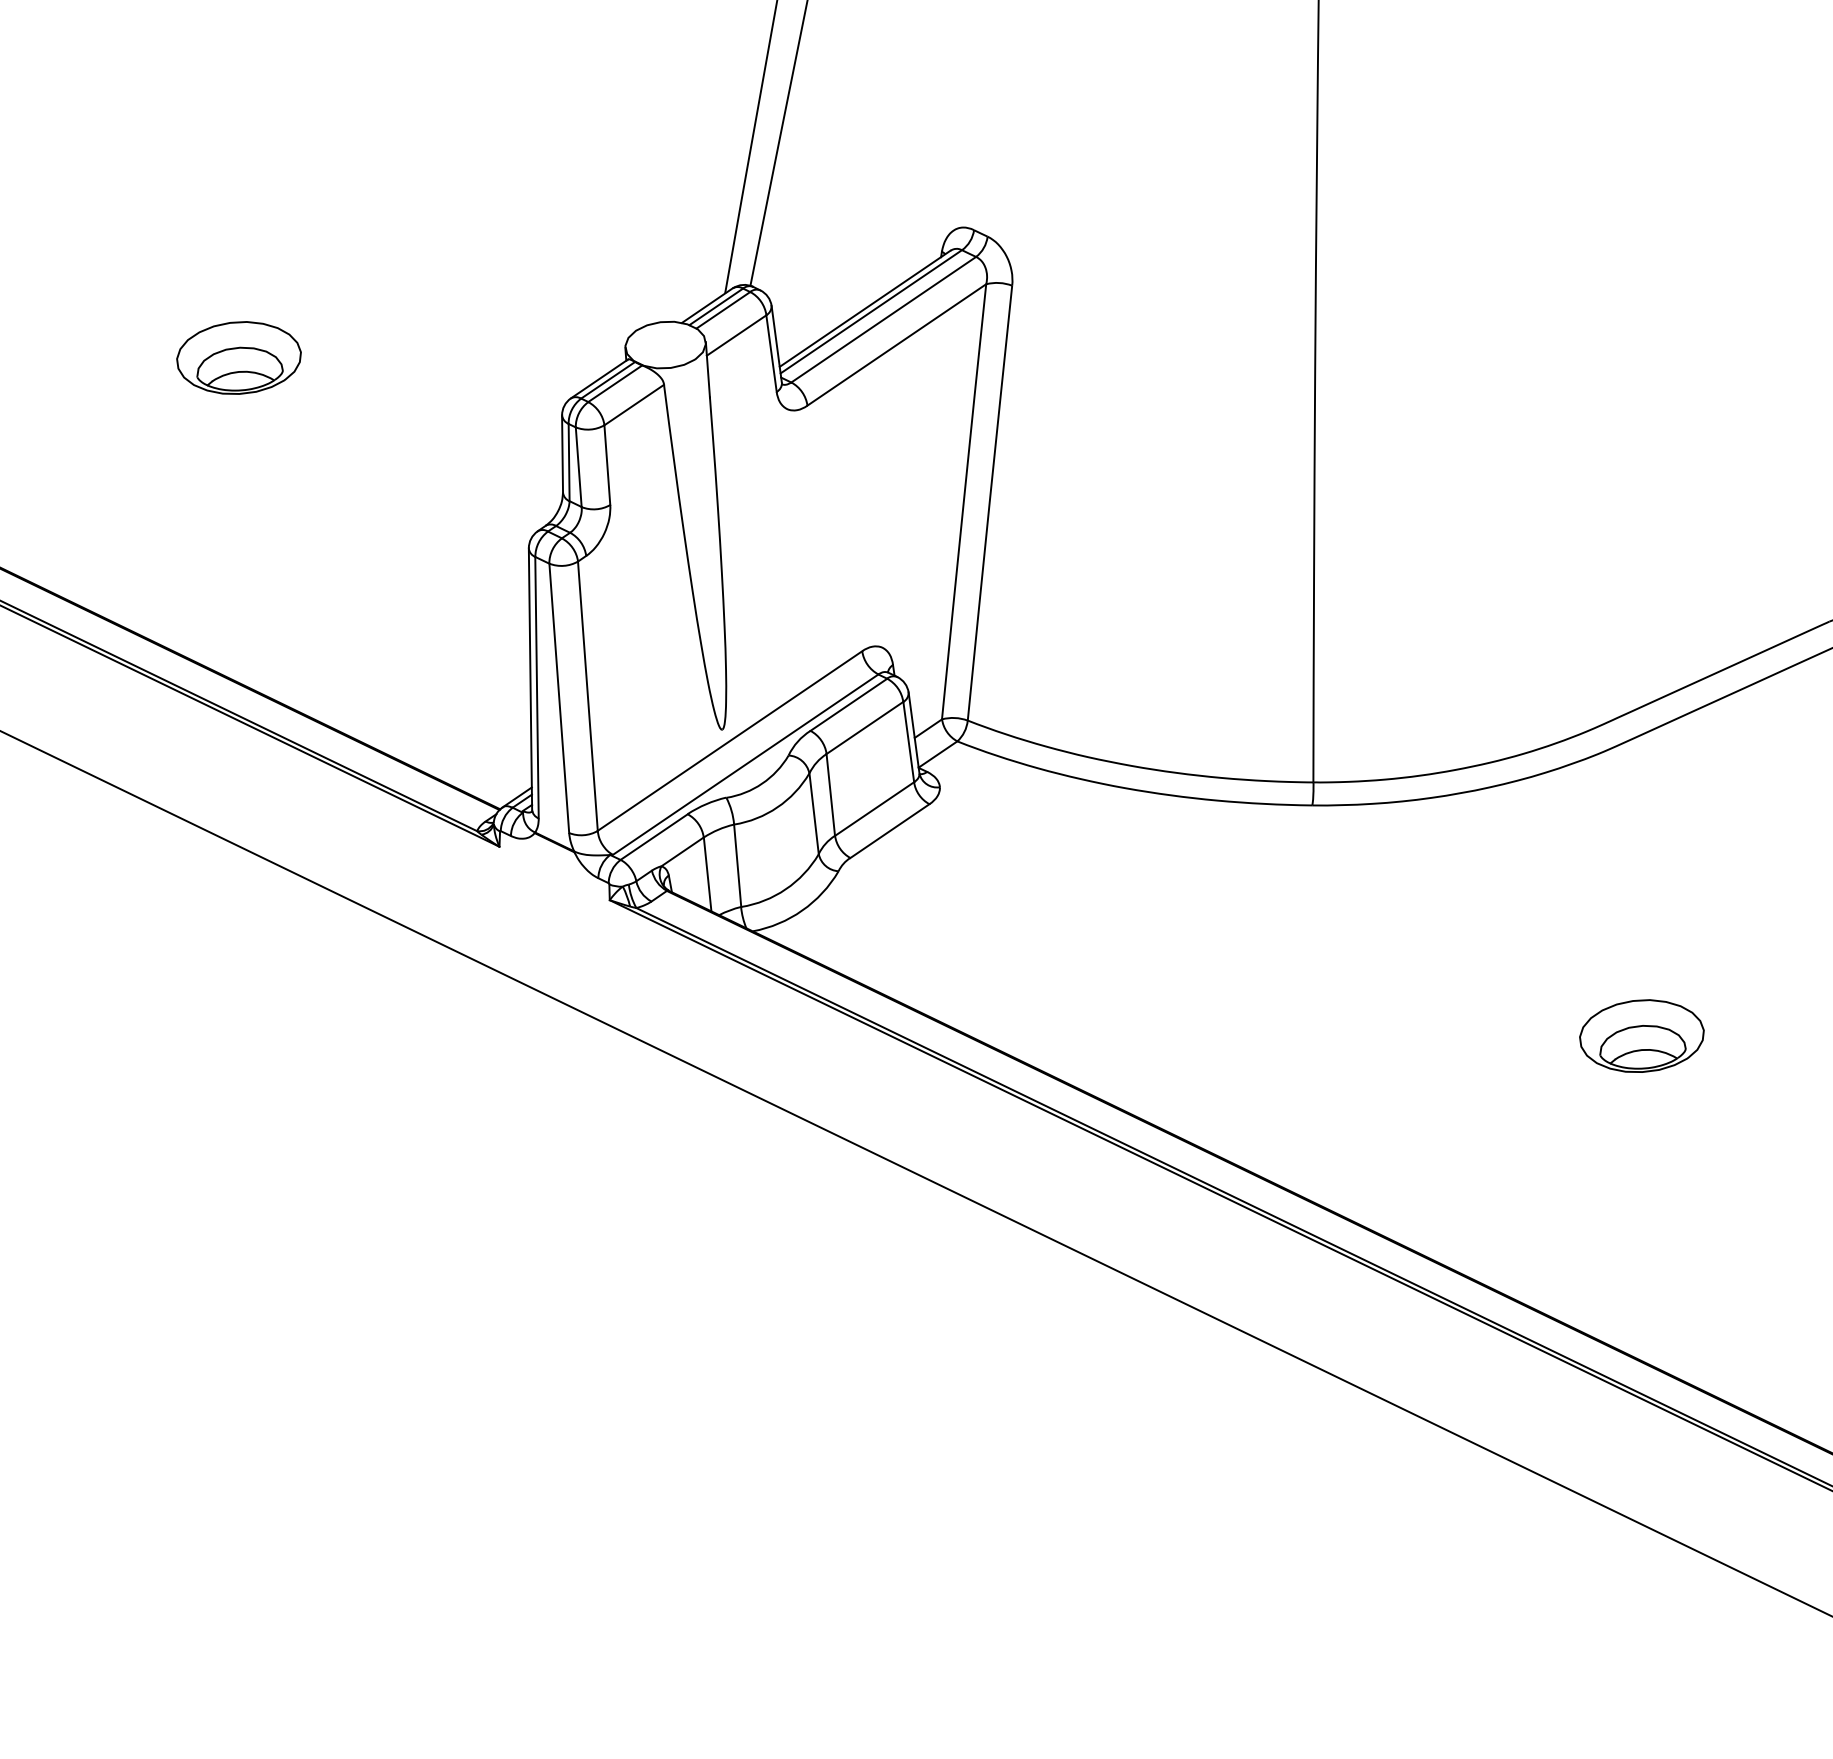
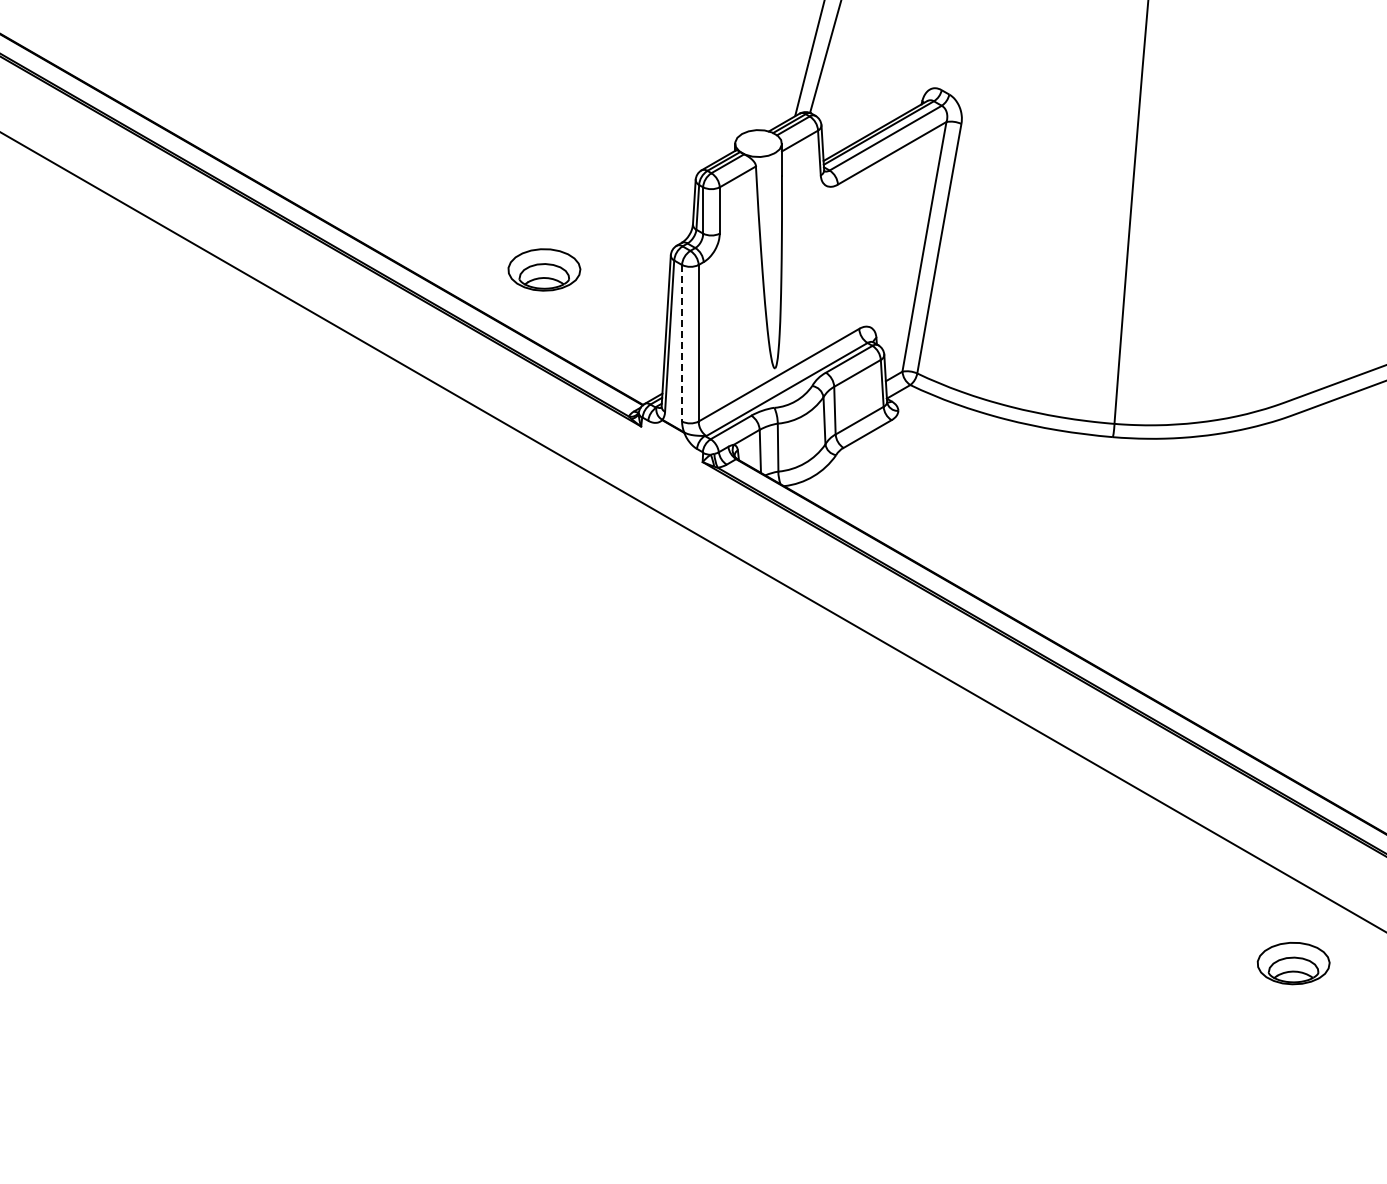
part: (239, 357) -> (544, 269), moved
line: (560, 698) -> (682, 343), solid -> dashed
part: (1641, 1036) -> (1293, 963), moved

